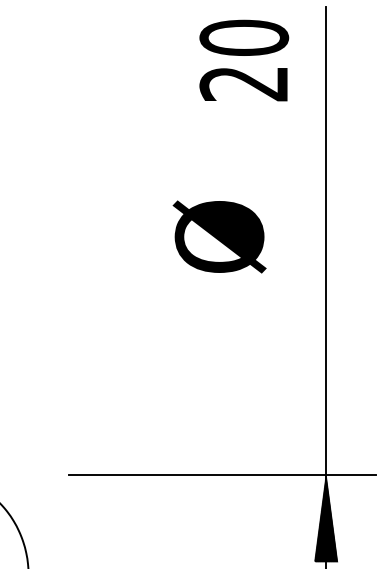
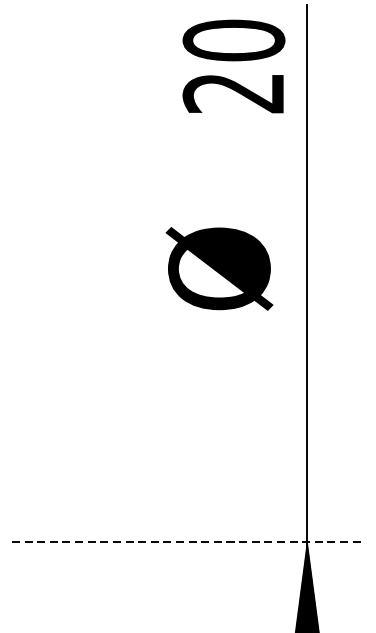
text: (244, 60) -> (234, 66), moved
text: (219, 236) -> (219, 268), moved
line: (222, 475) -> (188, 542), solid -> dashed

